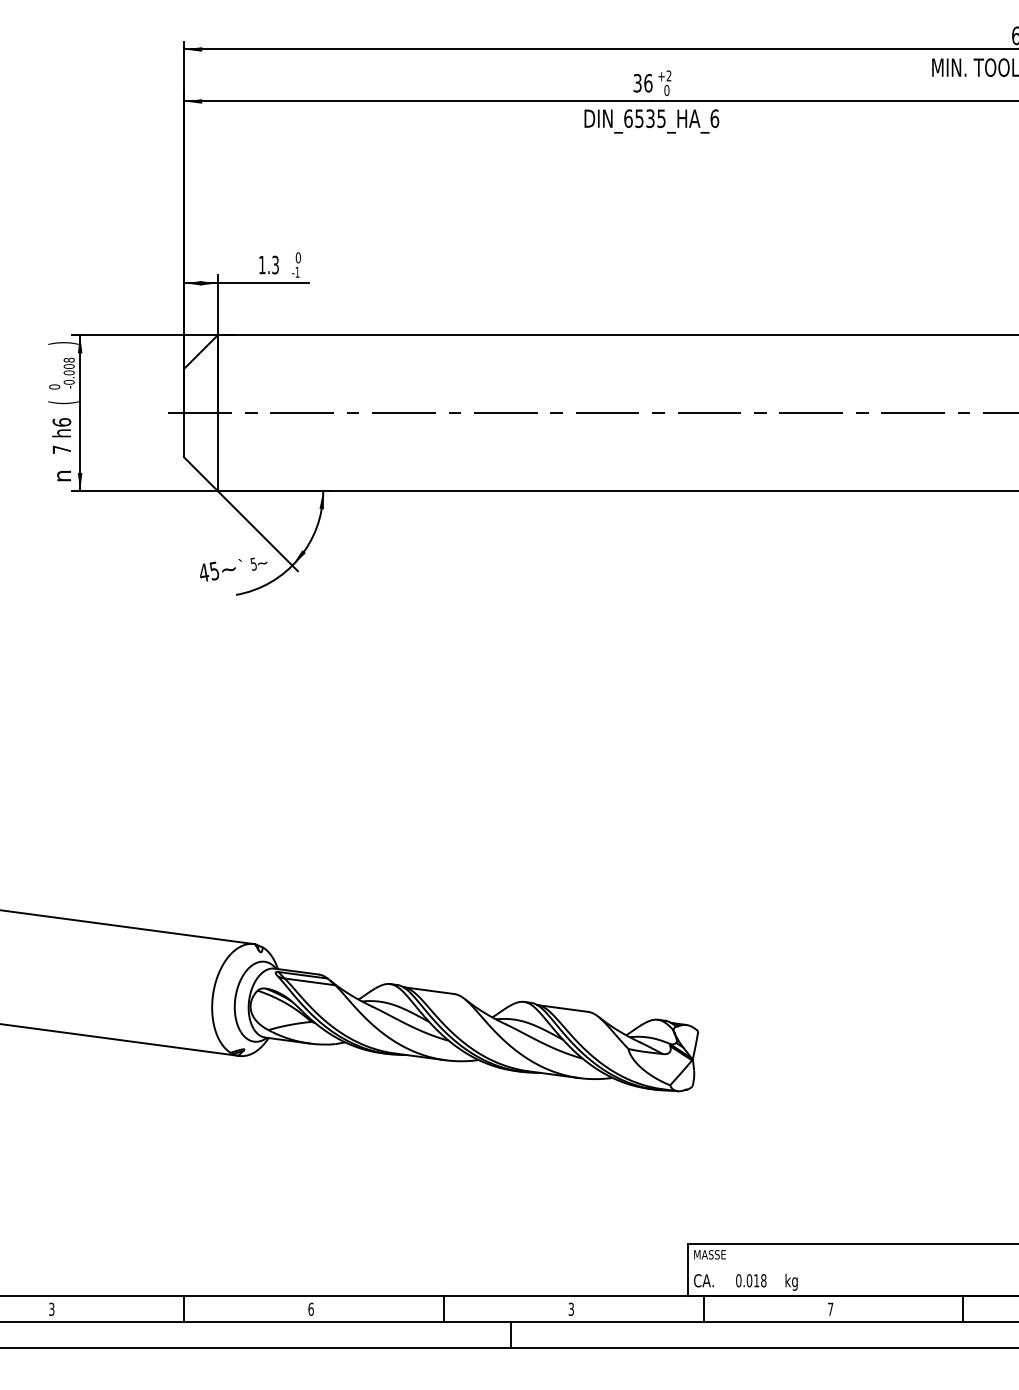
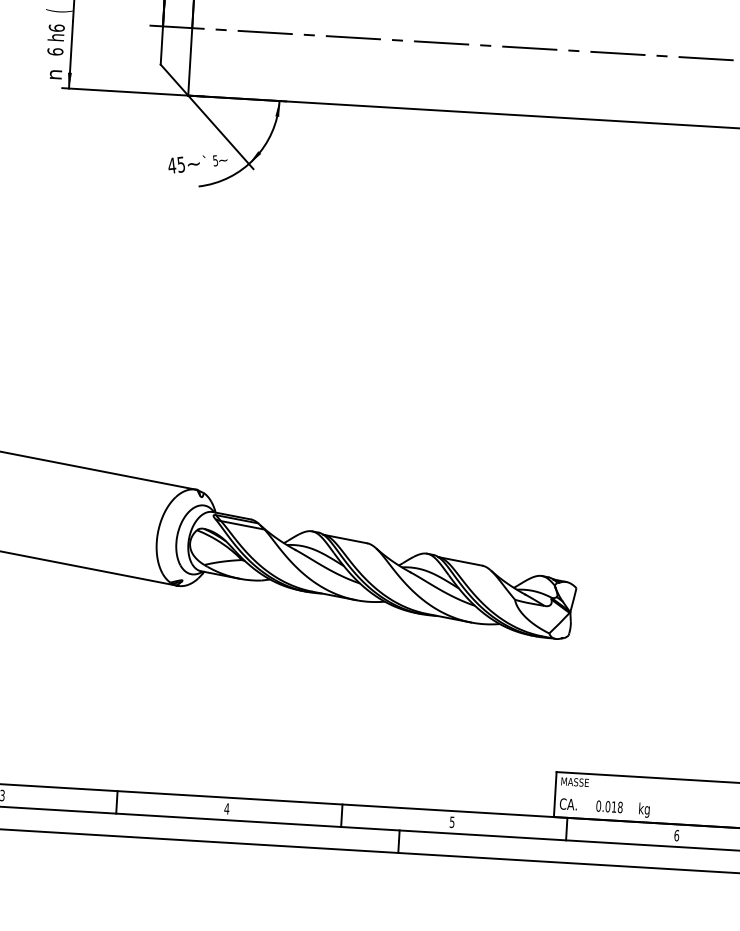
text: (61, 449) -> (55, 51), 7 -> 6
text: (310, 1308) -> (226, 808), 6 -> 4
text: (571, 1308) -> (452, 821), 3 -> 5
text: (830, 1308) -> (676, 834), 7 -> 6

